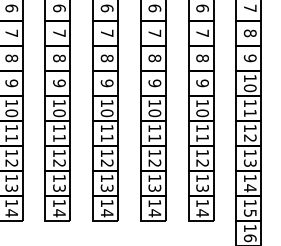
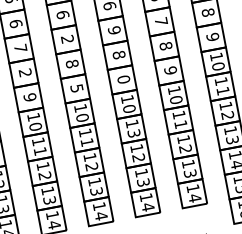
text: (107, 32) -> (67, 38), 7 -> 2
text: (154, 33) -> (114, 30), 7 -> 9
text: (59, 58) -> (25, 73), 8 -> 2
text: (154, 82) -> (123, 78), 9 -> 0
text: (107, 83) -> (77, 88), 9 -> 5
text: (154, 137) -> (133, 132), 11 -> 13

